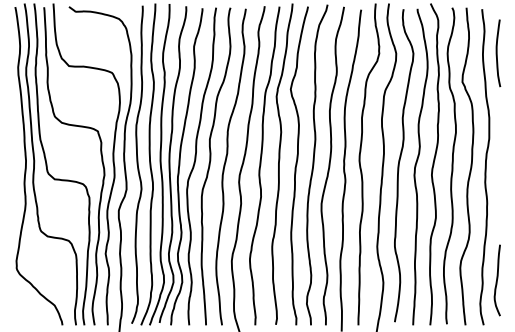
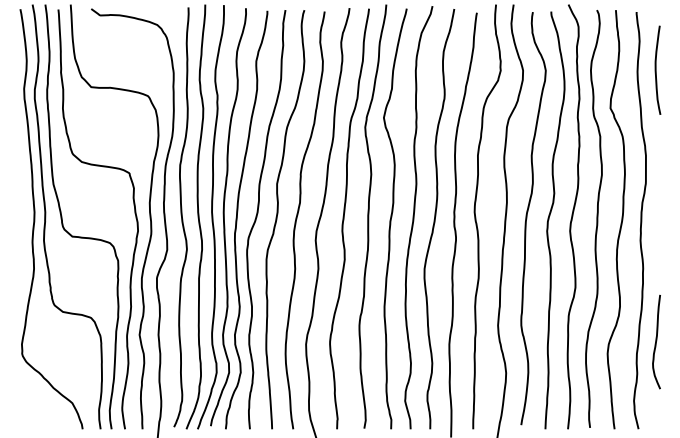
curve: (497, 280) -> (656, 341), moved

